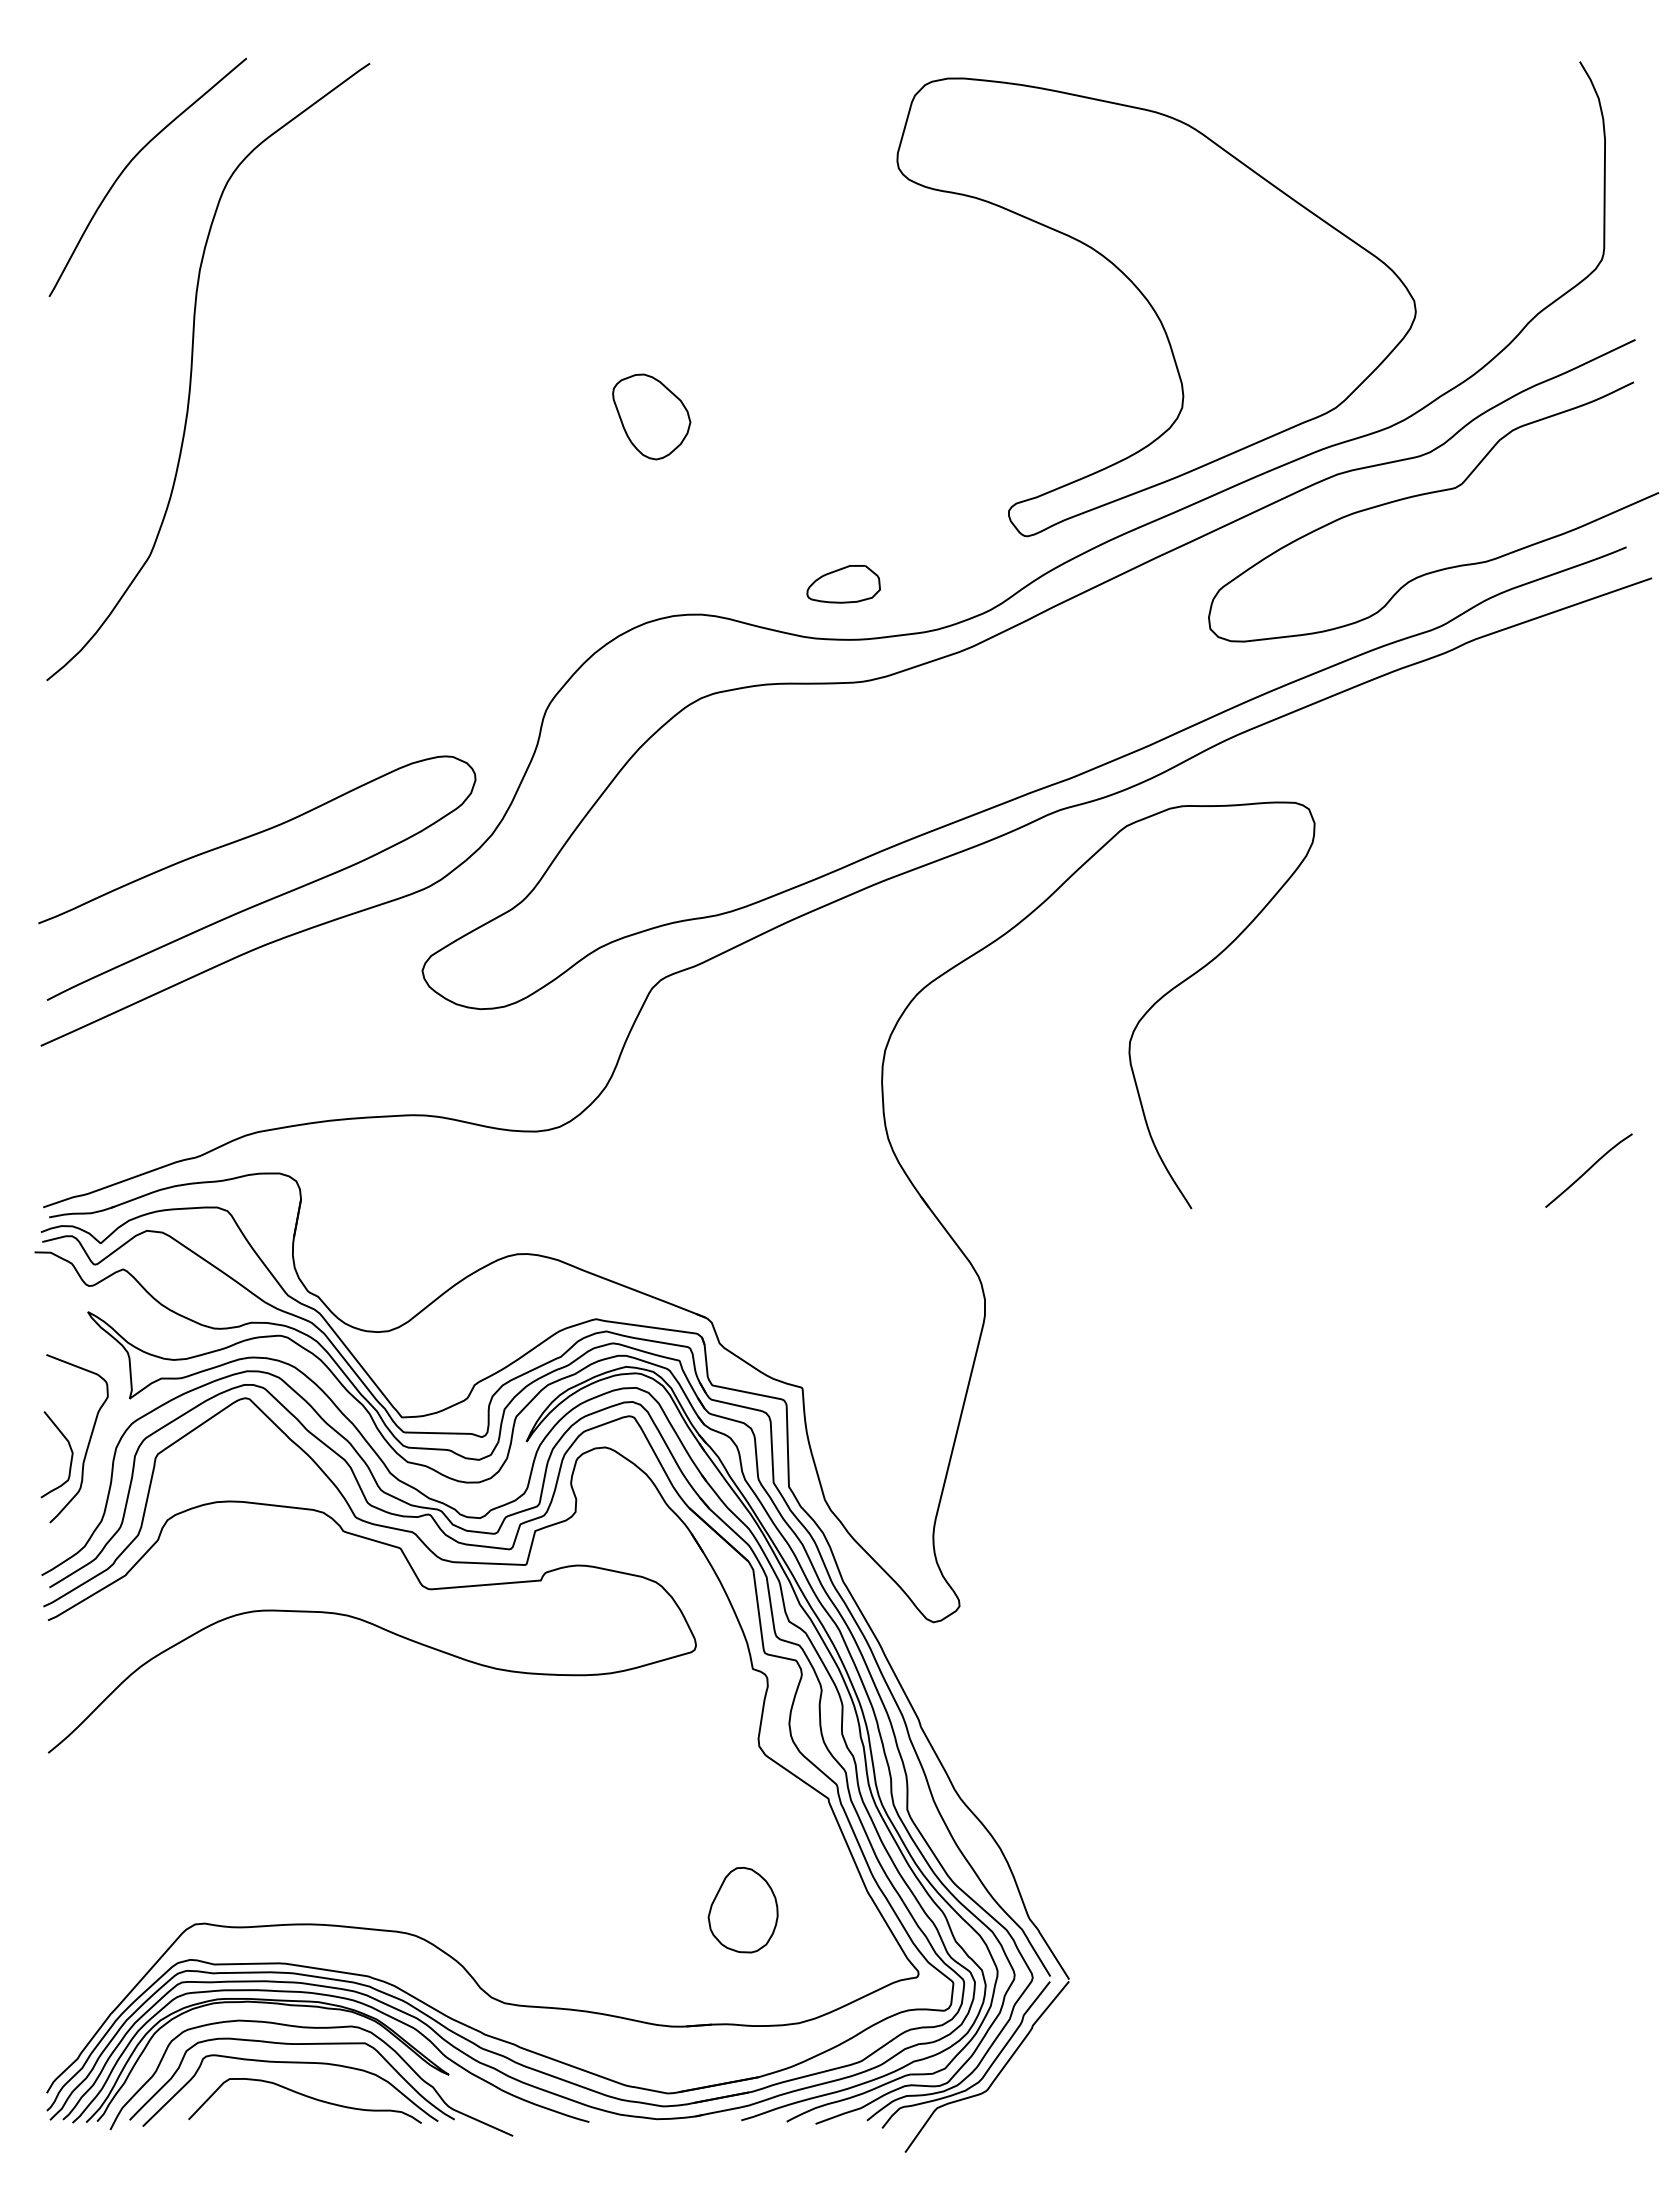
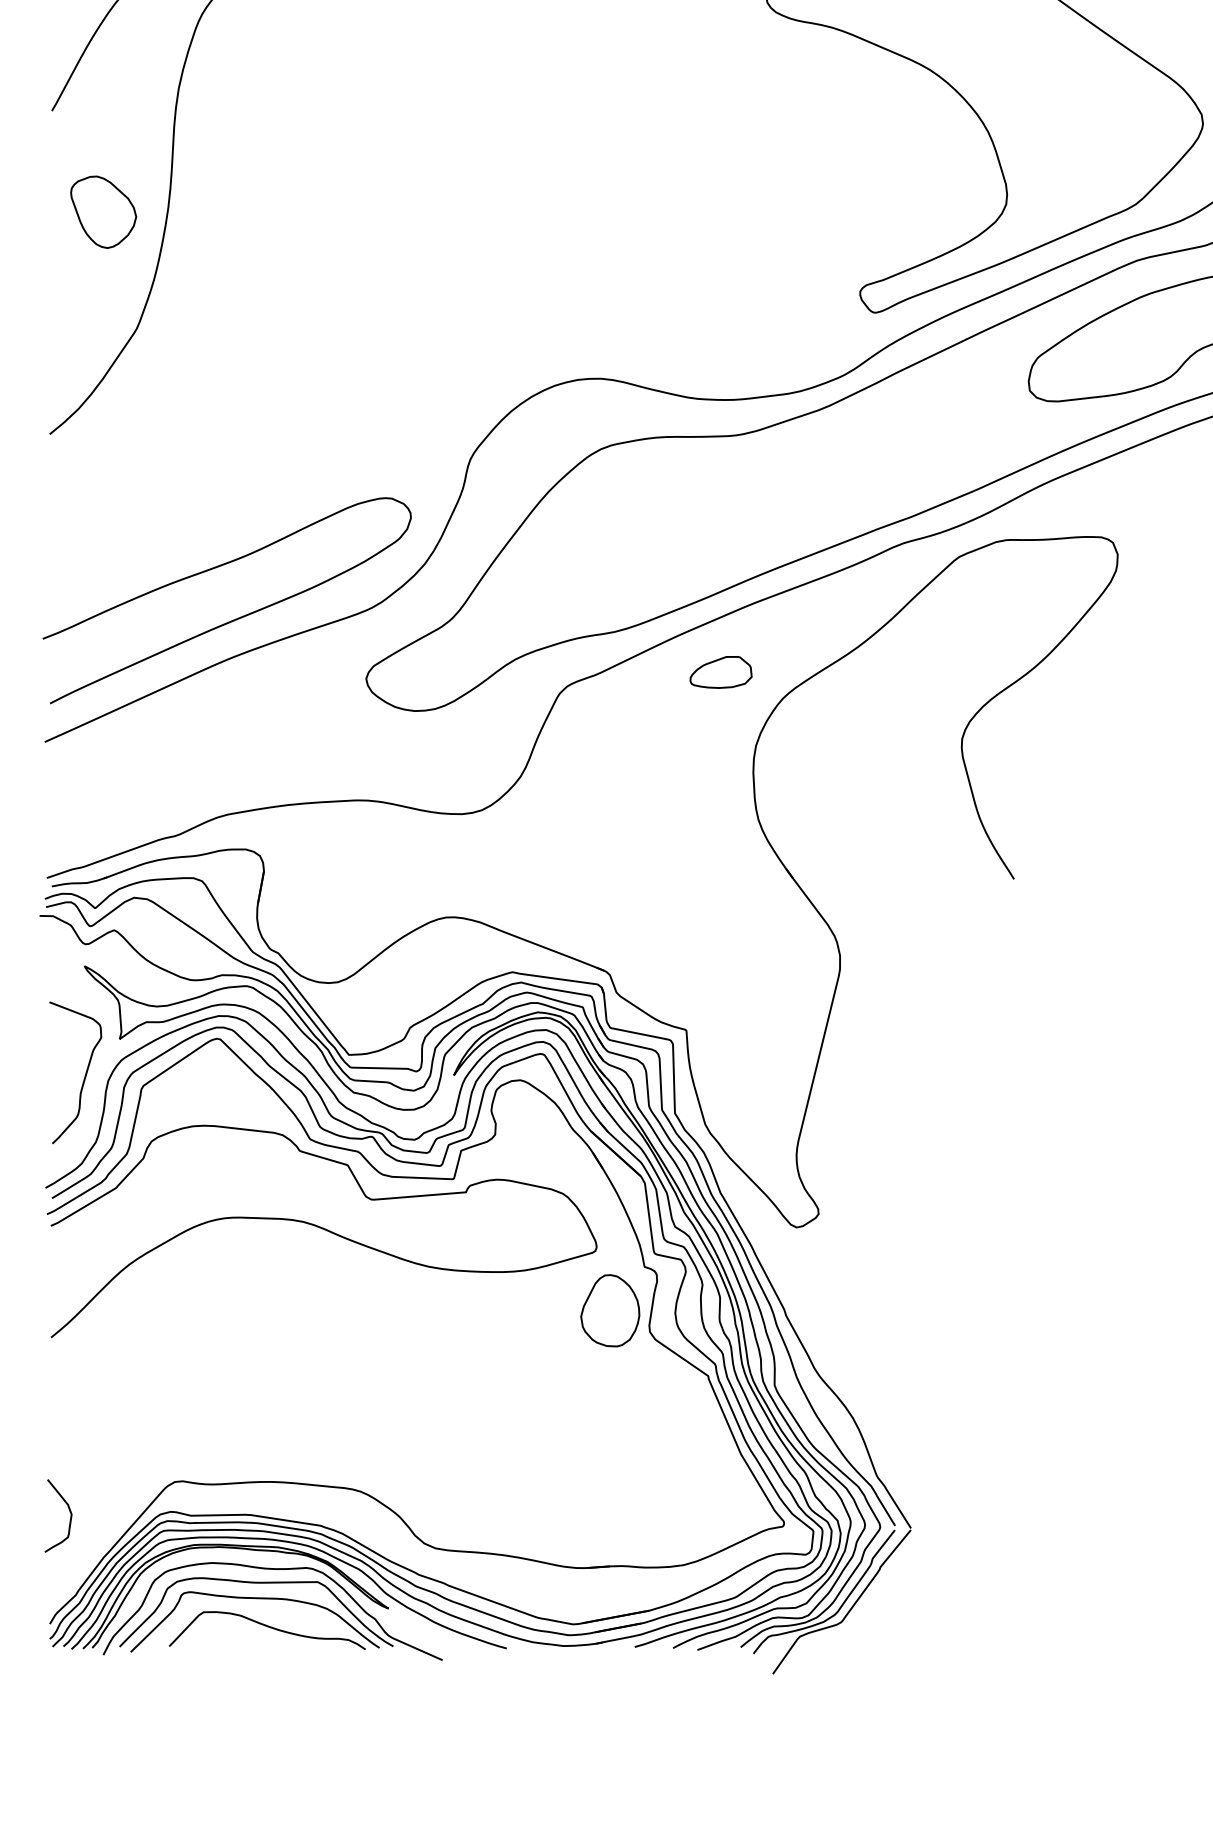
part: (651, 416) -> (103, 211), moved
part: (843, 584) -> (720, 672), moved
curve: (70, 1450) -> (69, 1512), moved
part: (742, 1909) -> (609, 1310), moved

